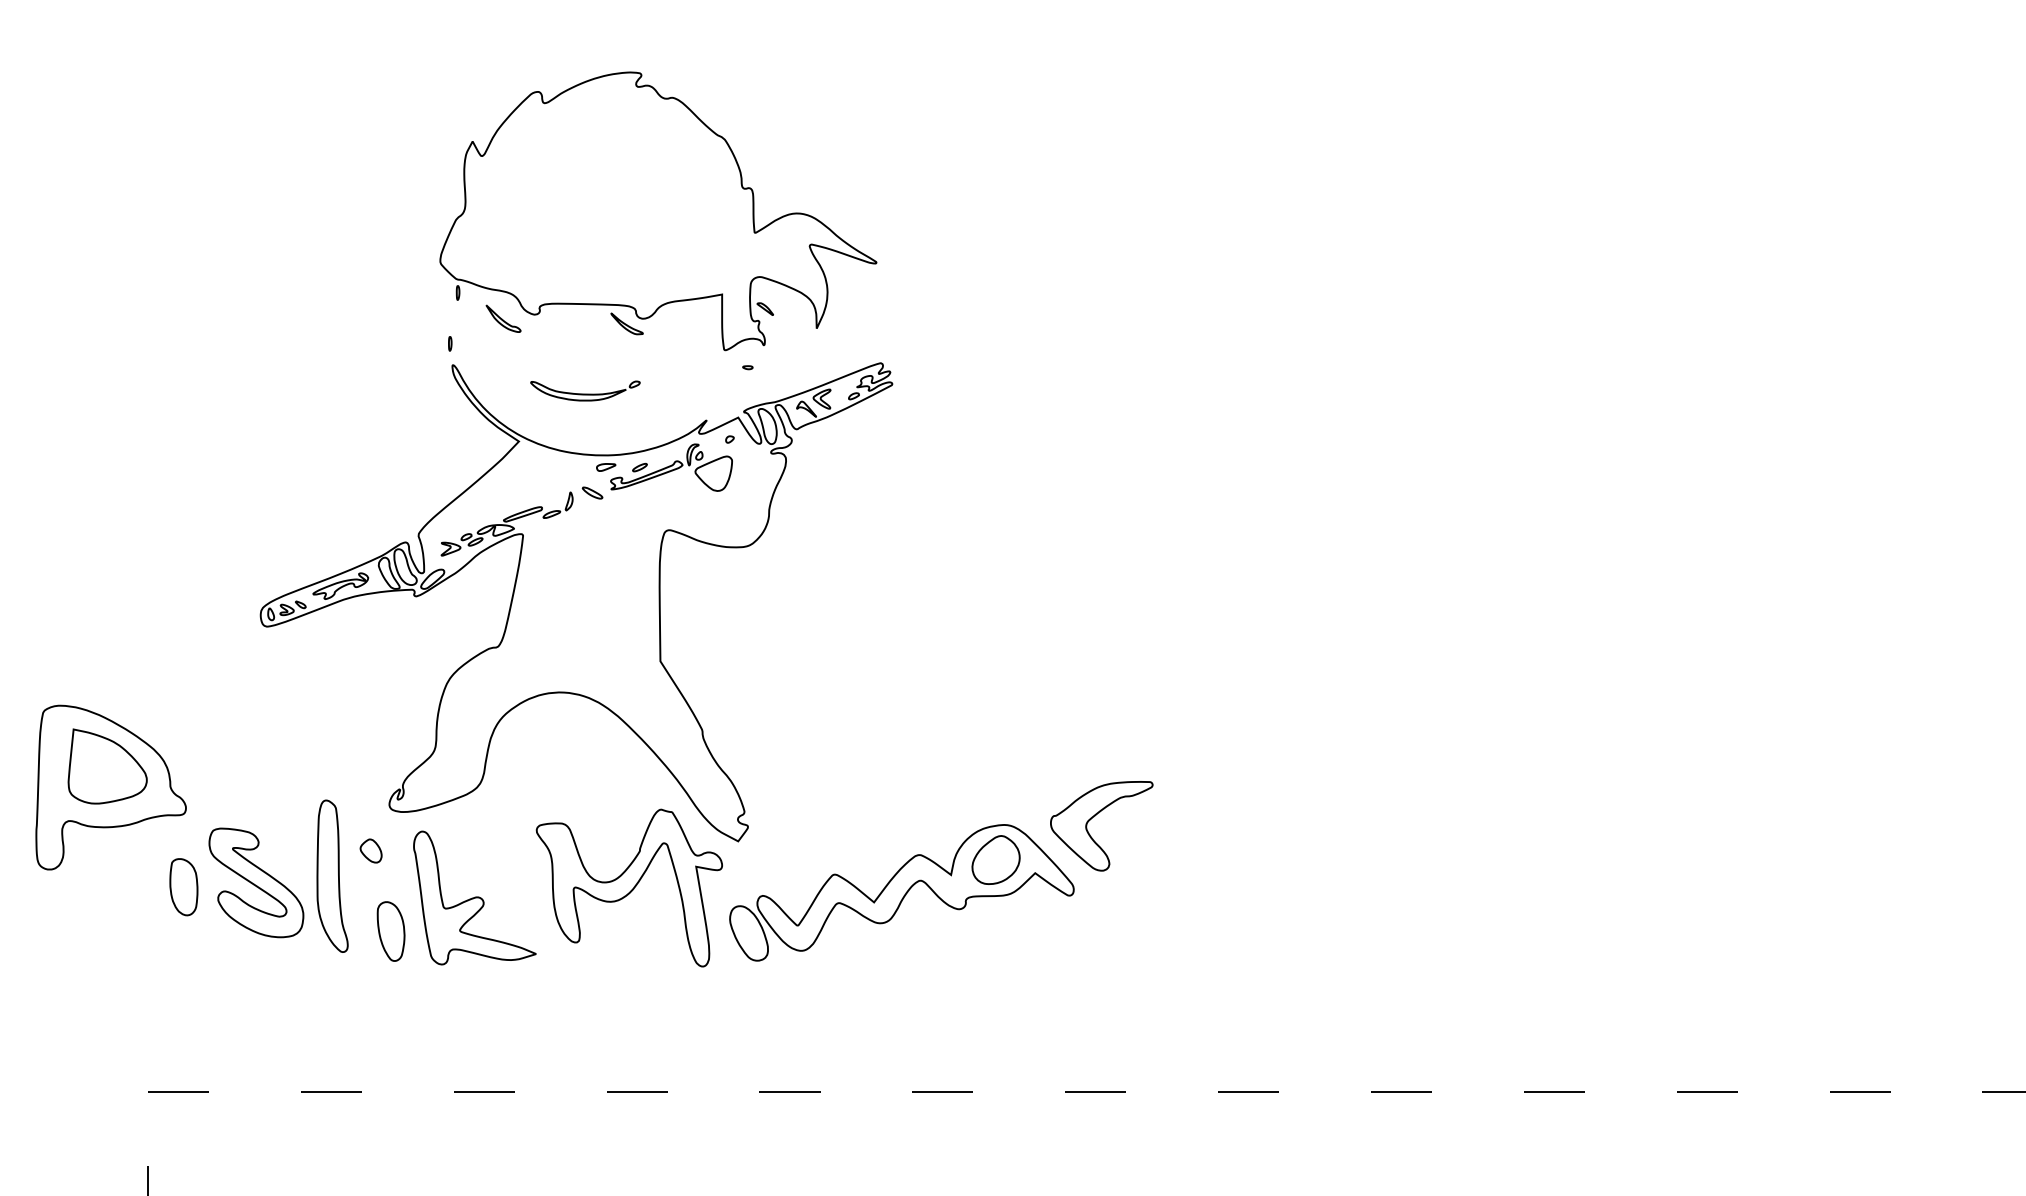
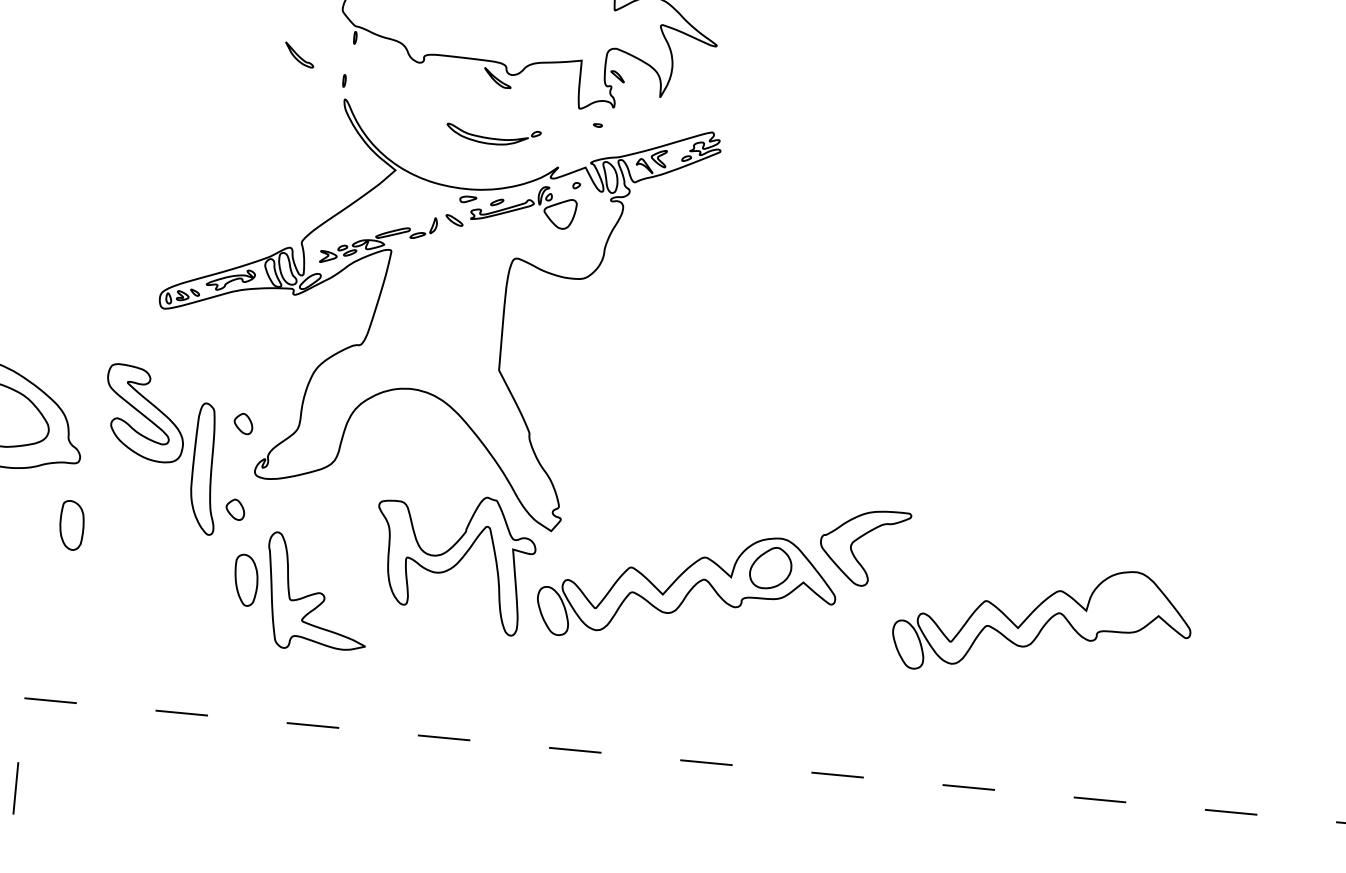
part: (503, 318) -> (299, 54), moved
part: (585, 390) -> (493, 135), moved
part: (370, 750) -> (243, 423), added
part: (332, 875) -> (205, 468), moved
part: (256, 882) -> (145, 413), moved
part: (1315, 892) -> (1042, 621), added
part: (474, 897) -> (317, 593), moved

